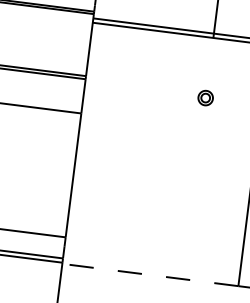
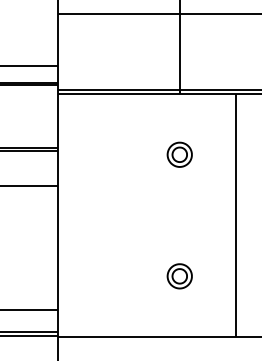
part: (205, 97) -> (179, 154), size x1.67
part: (190, 218) -> (179, 276), added
line: (149, 275) -> (146, 337), dashed -> solid

